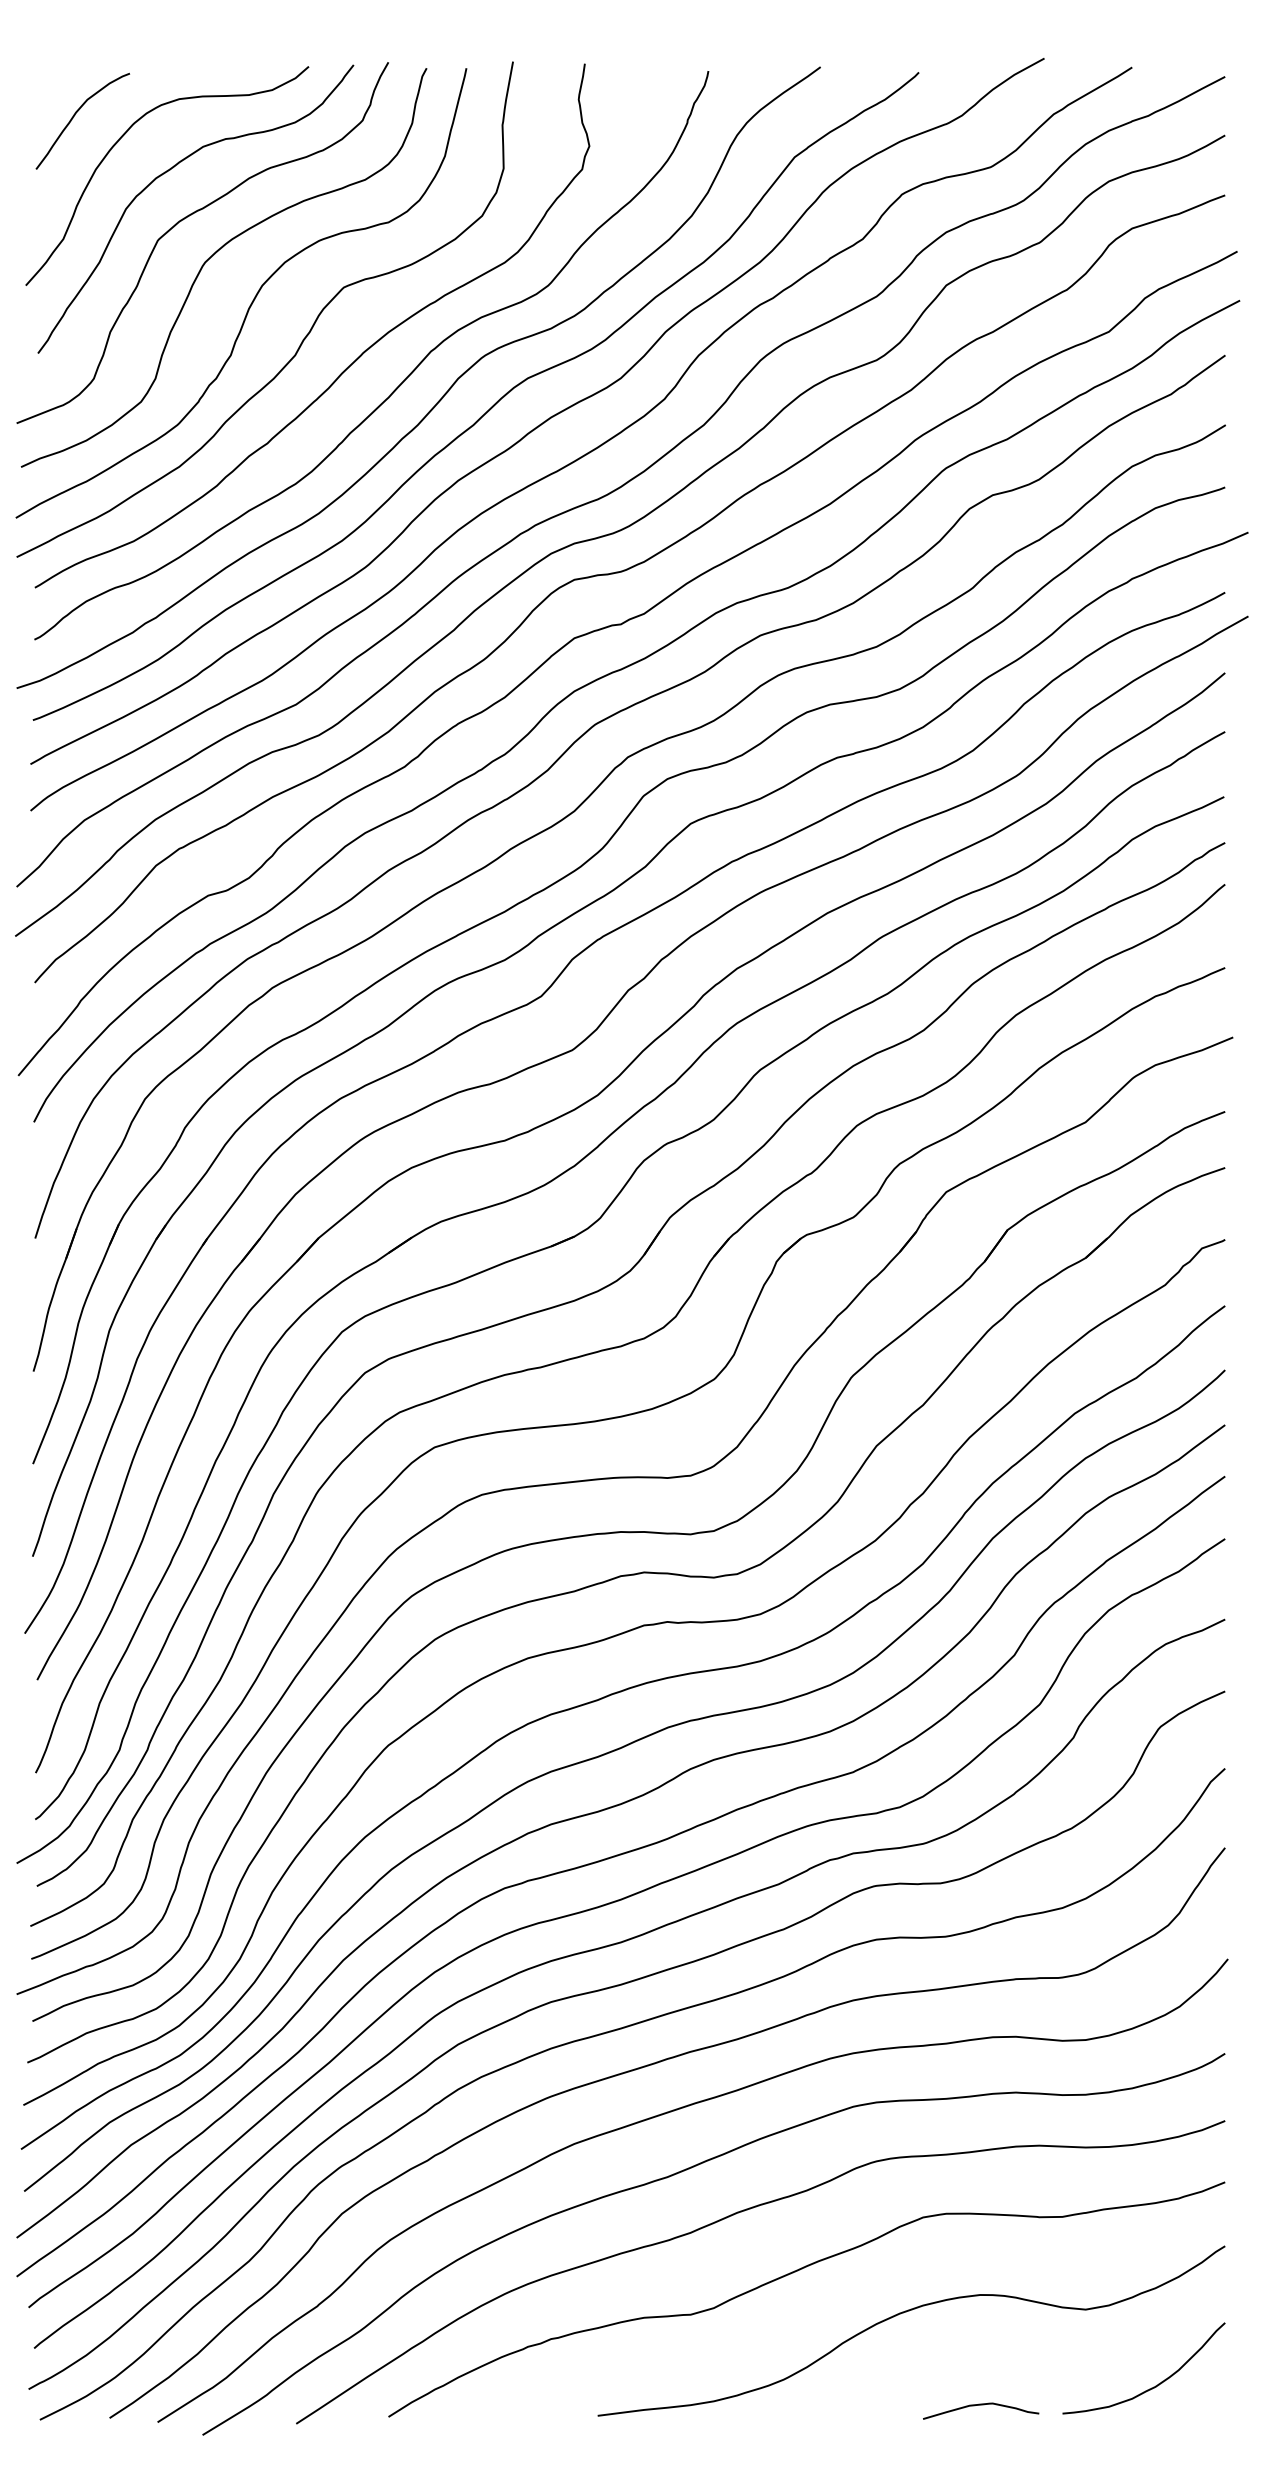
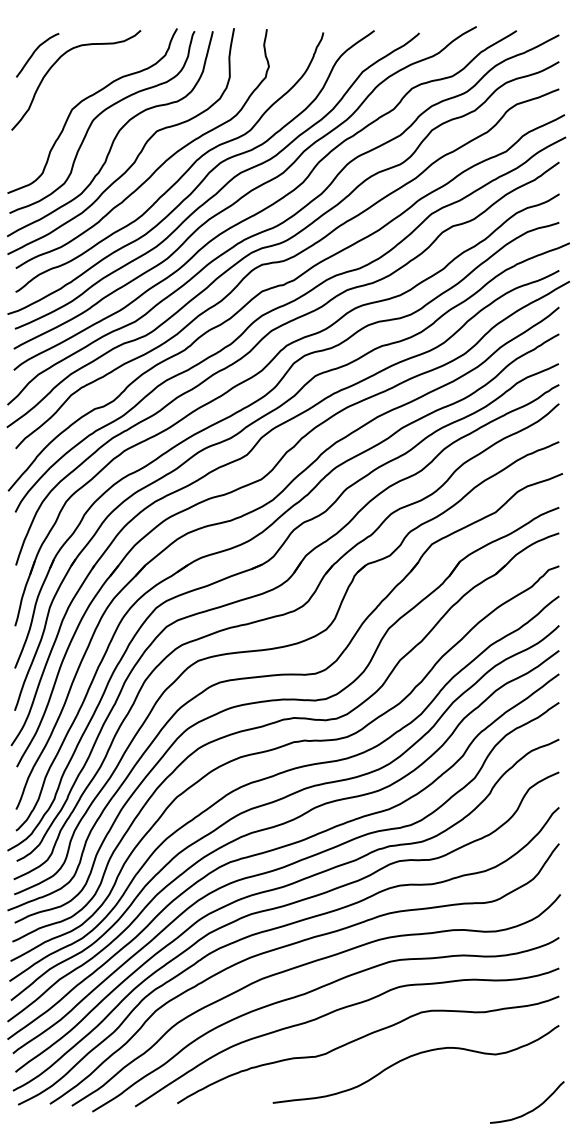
curve: (167, 174) -> (76, 79), removed
curve: (1151, 2386) -> (530, 1110), moved
curve: (980, 2405) -> (447, 1098), removed

